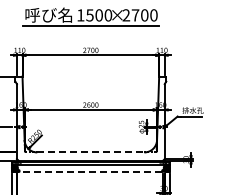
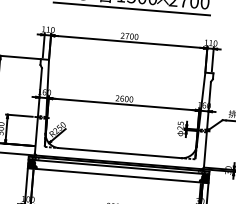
line: (90, 152) -> (119, 153), dashed -> solid
line: (90, 172) -> (117, 175), dashed -> solid

